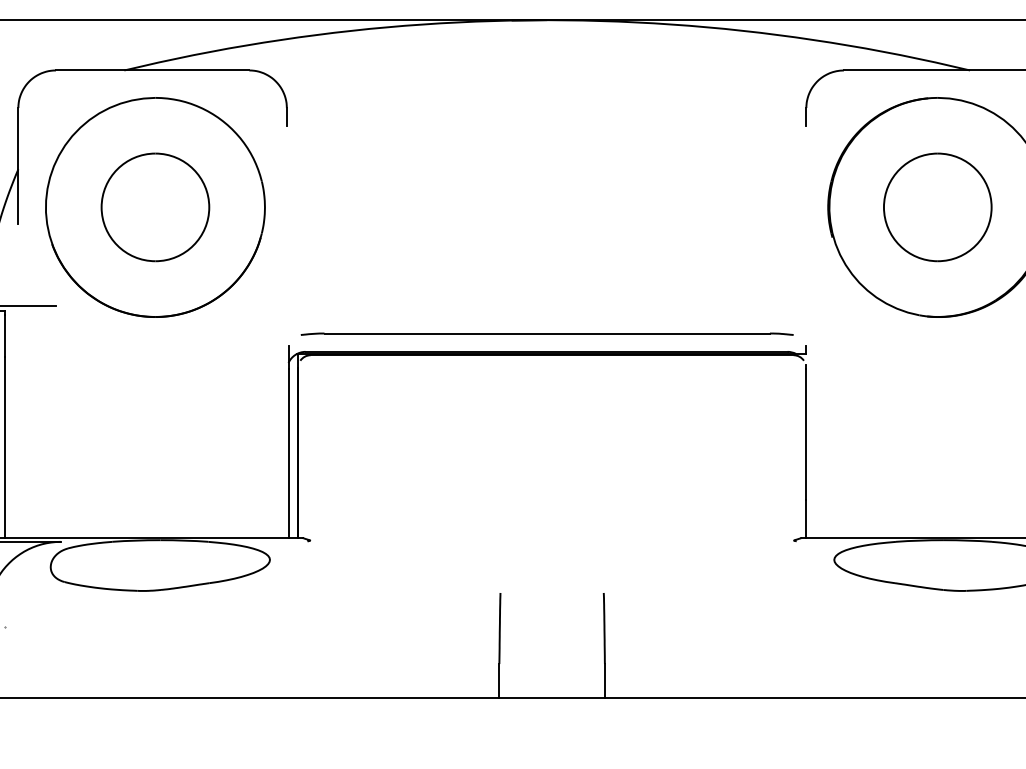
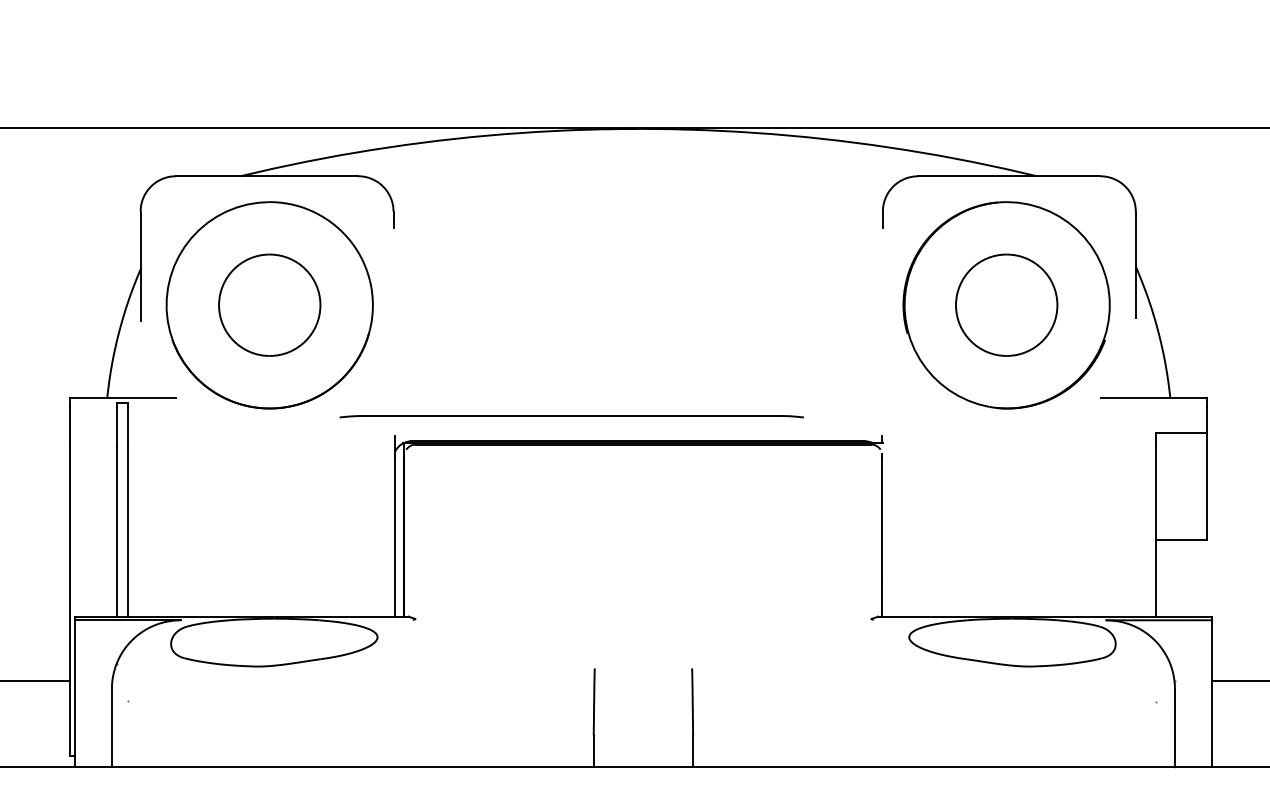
part: (546, 333) -> (571, 416), moved

